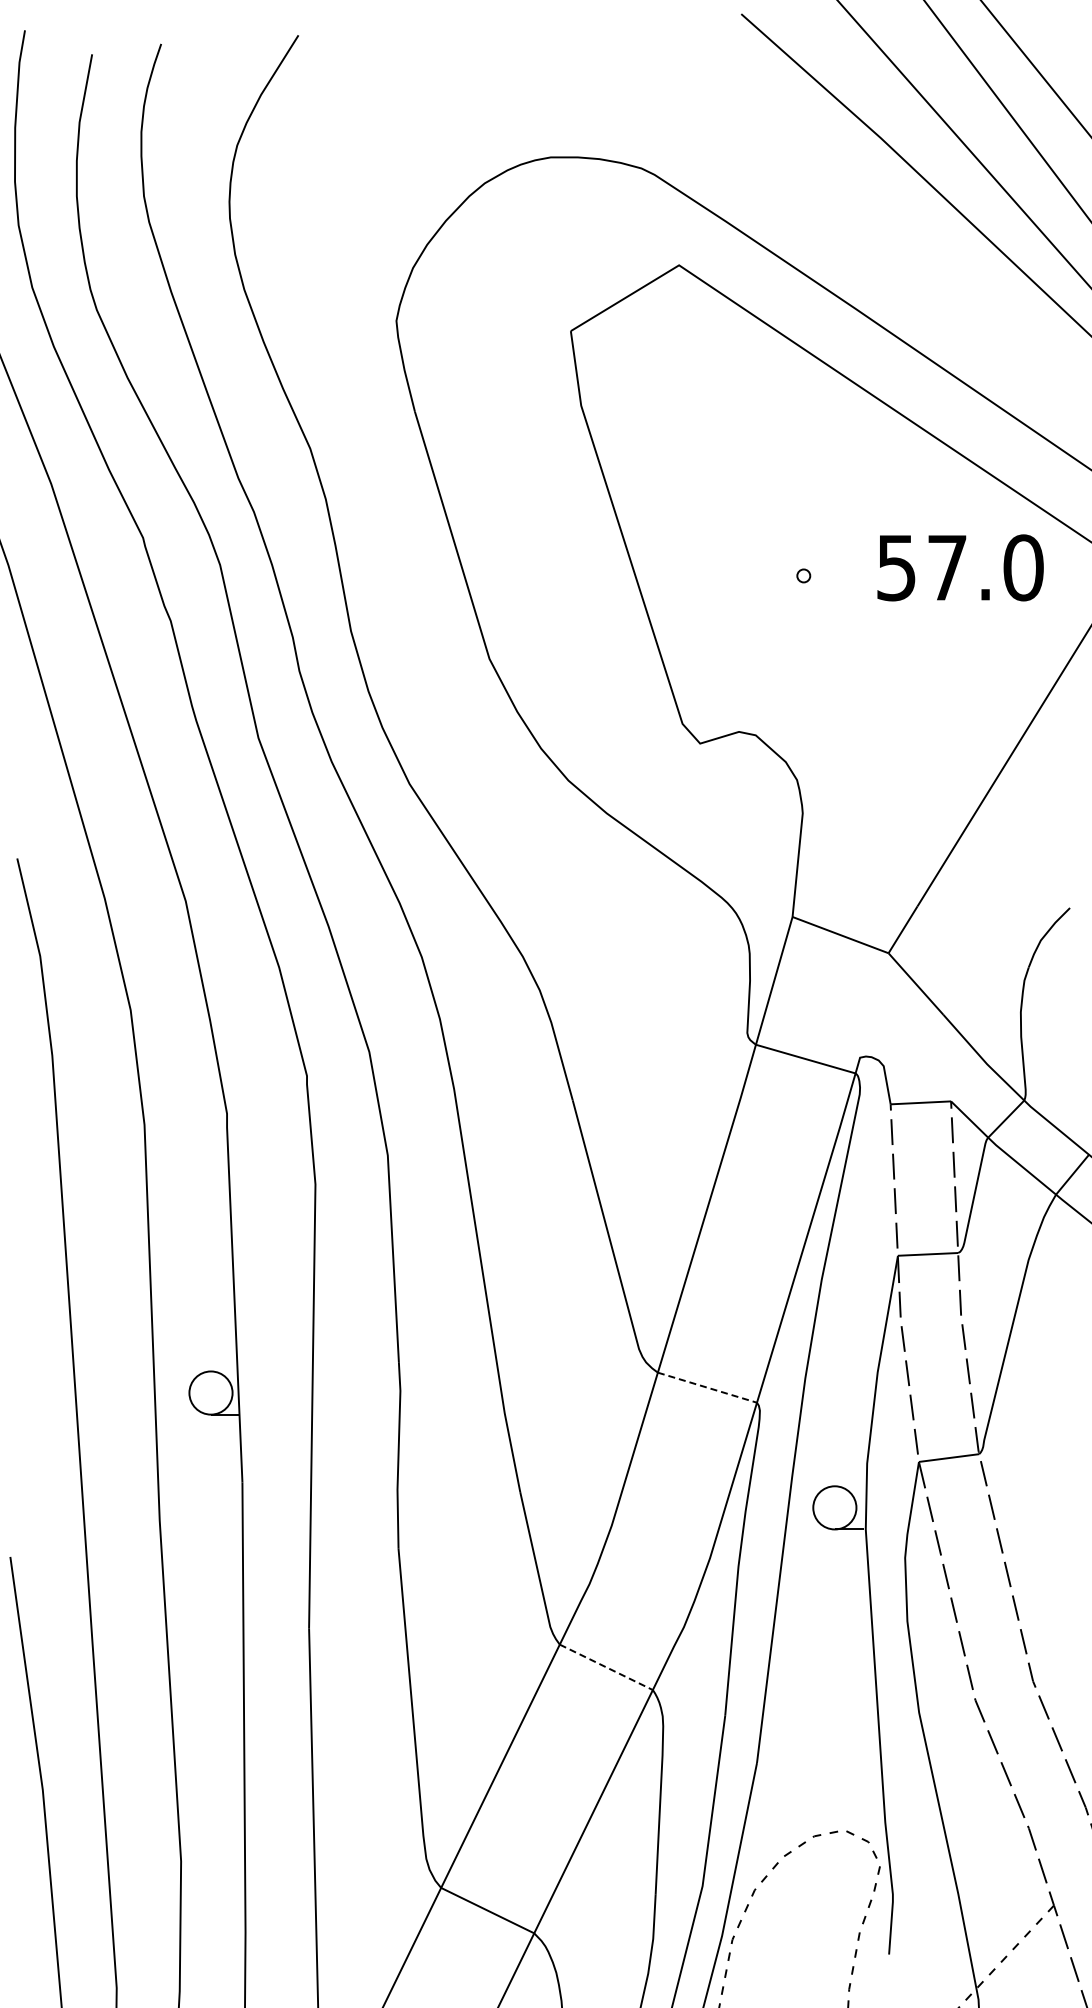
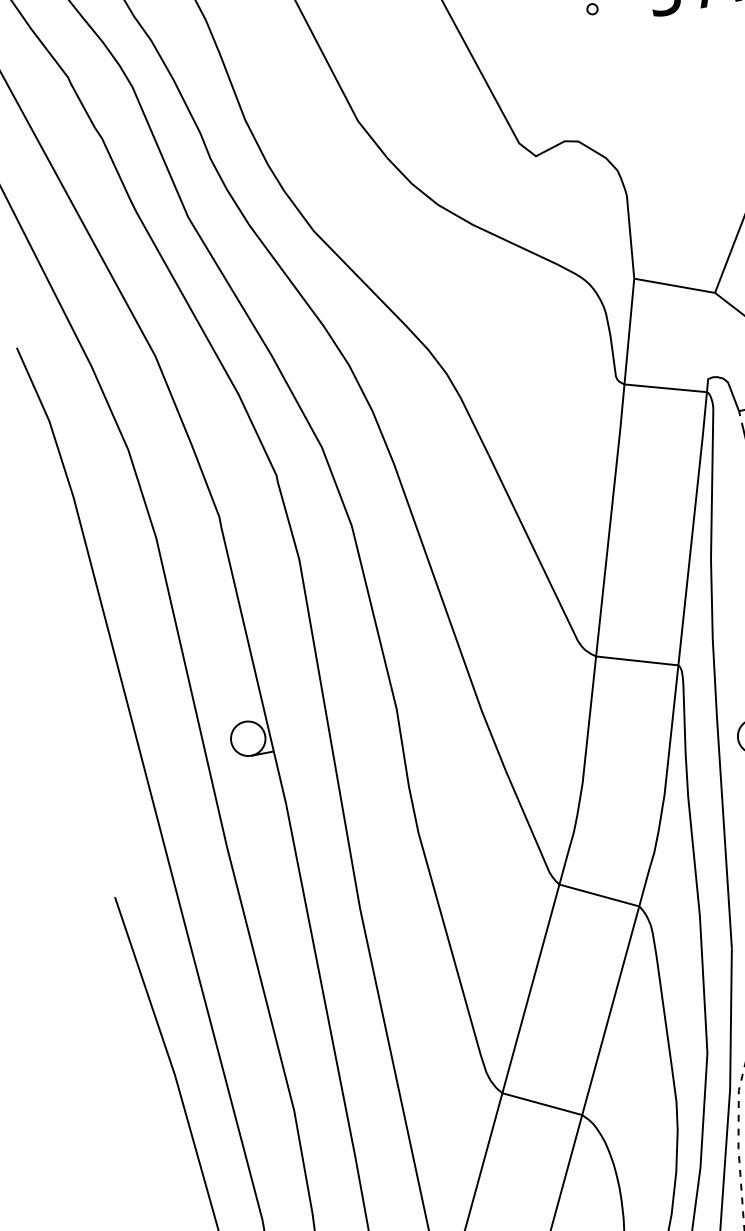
line: (707, 1387) -> (637, 660), dashed -> solid
line: (606, 1667) -> (599, 895), dashed -> solid

